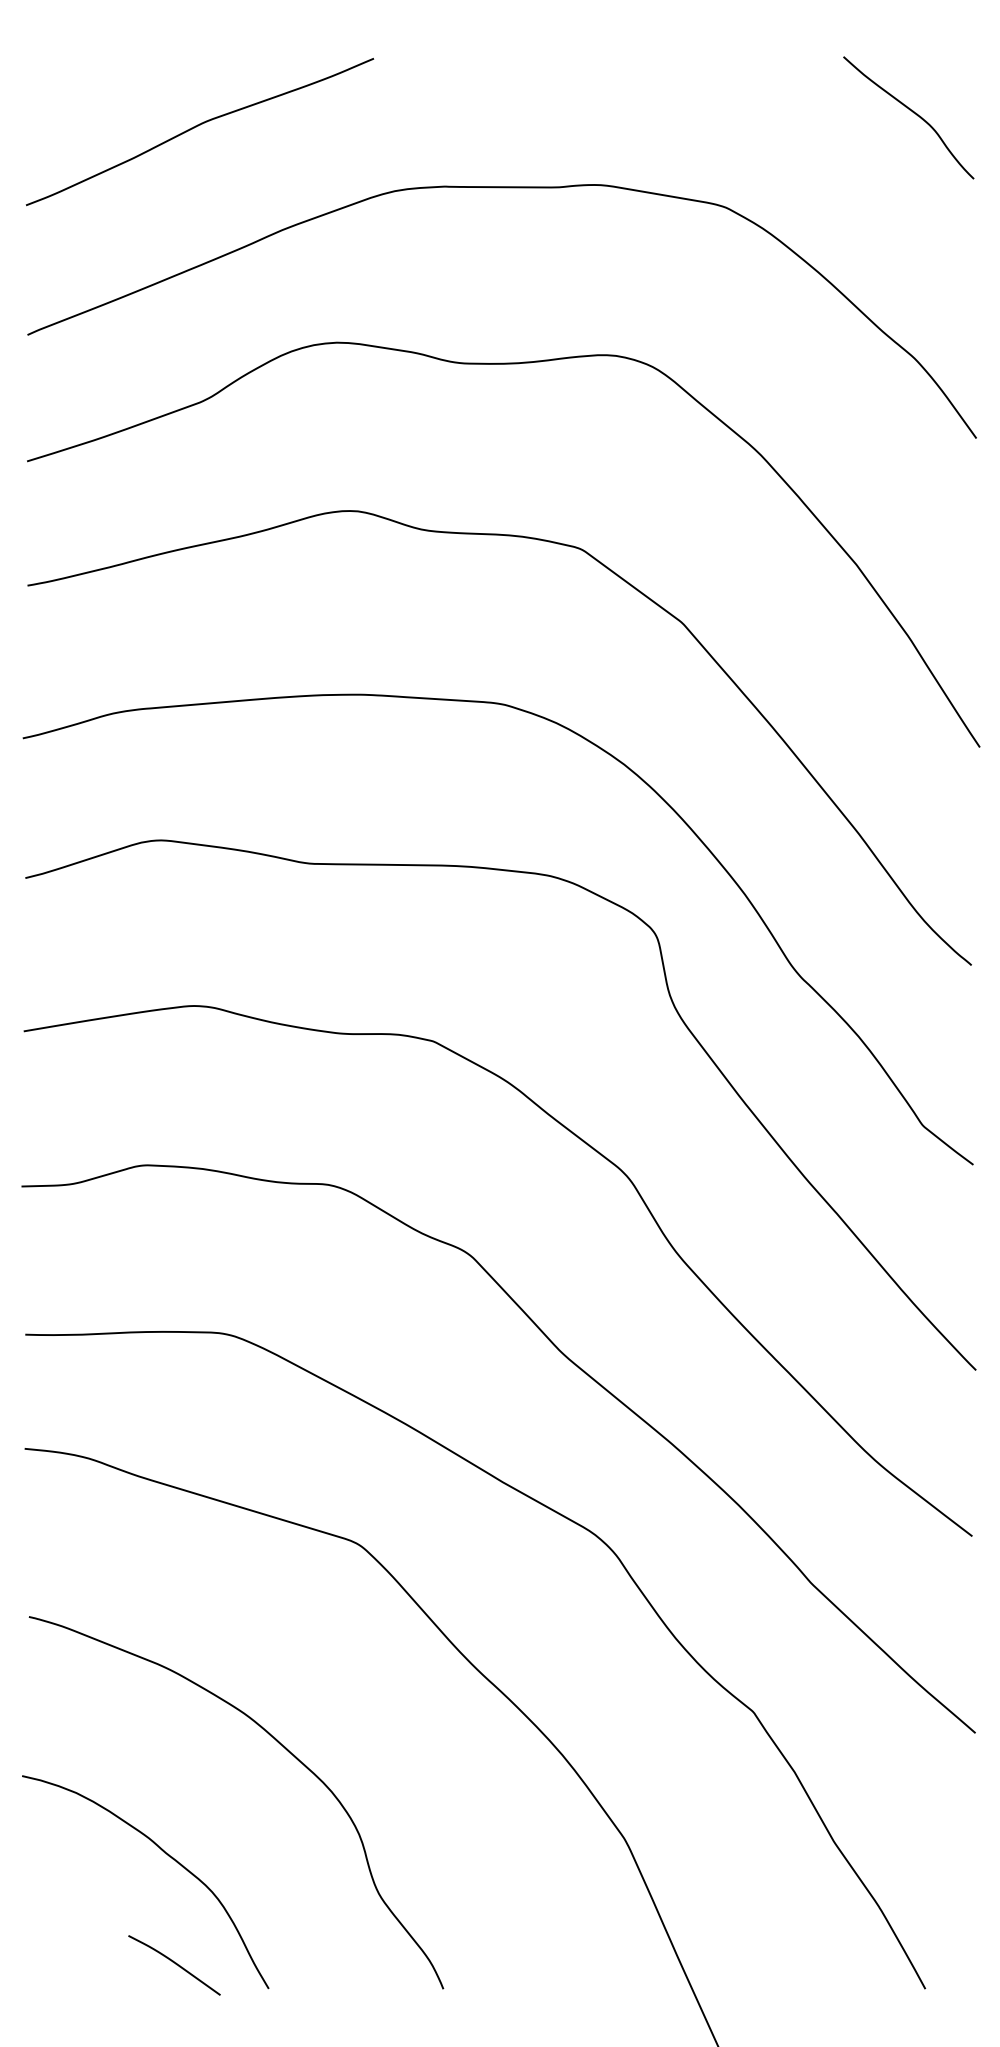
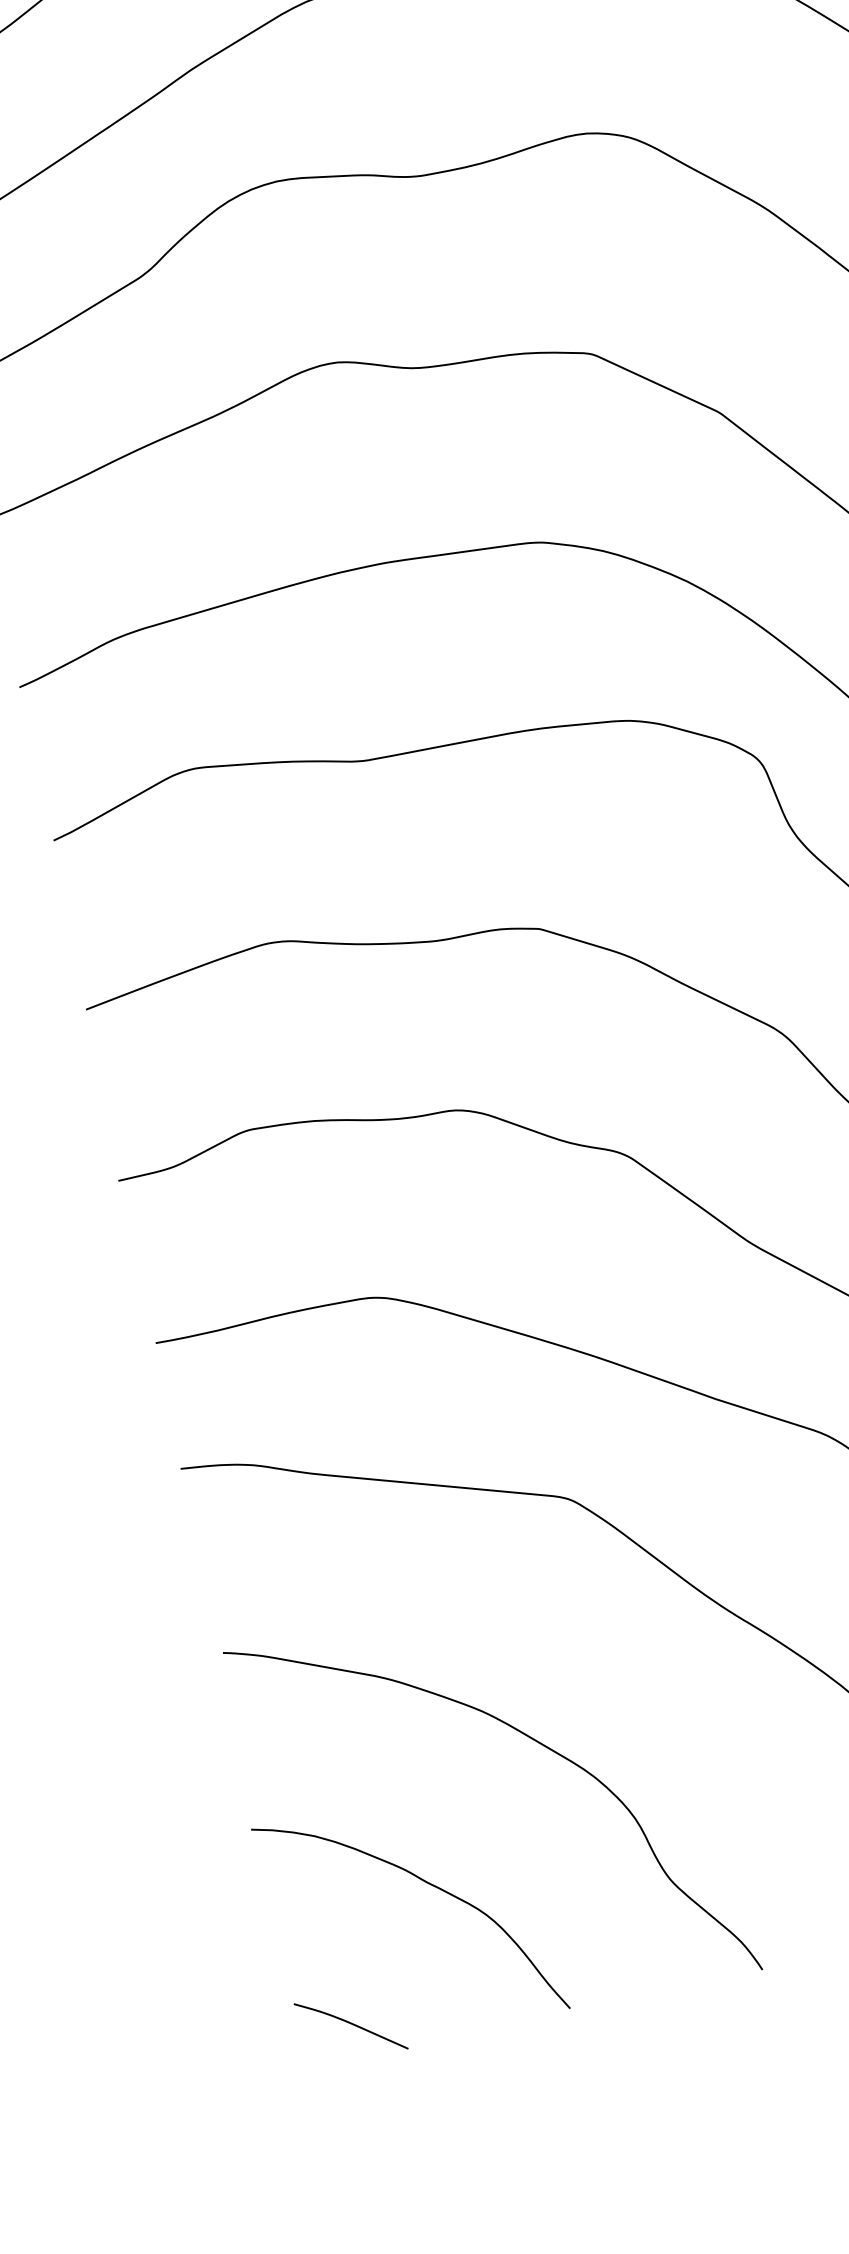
curve: (175, 1964) -> (352, 2025), moved

